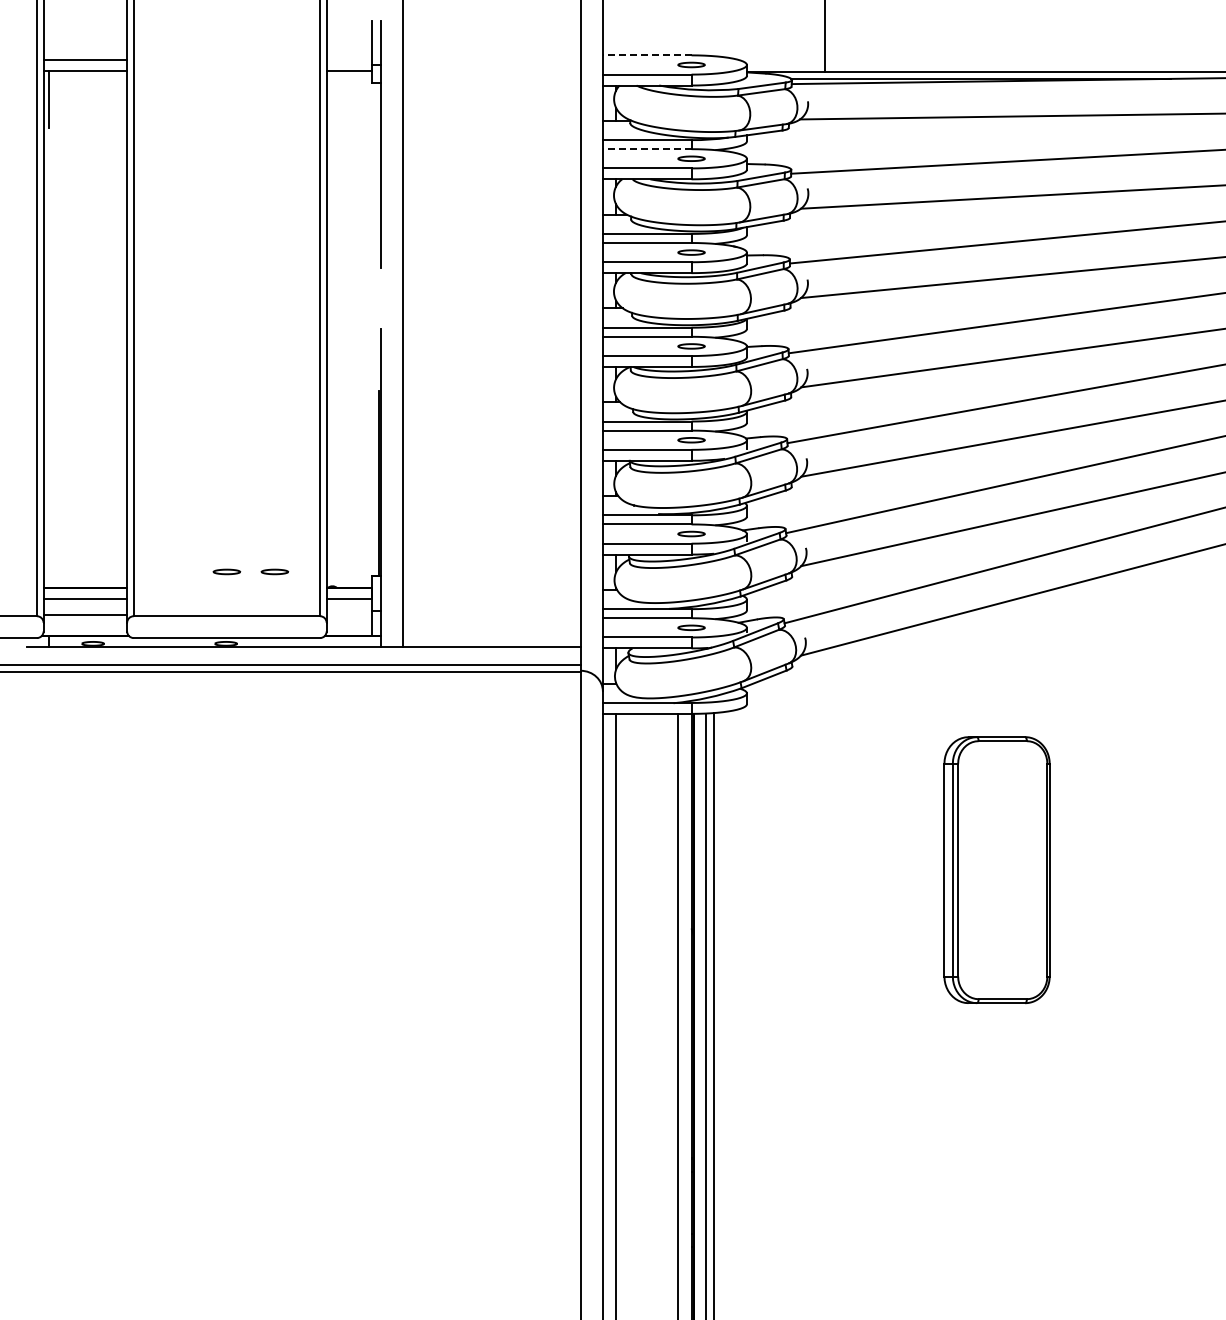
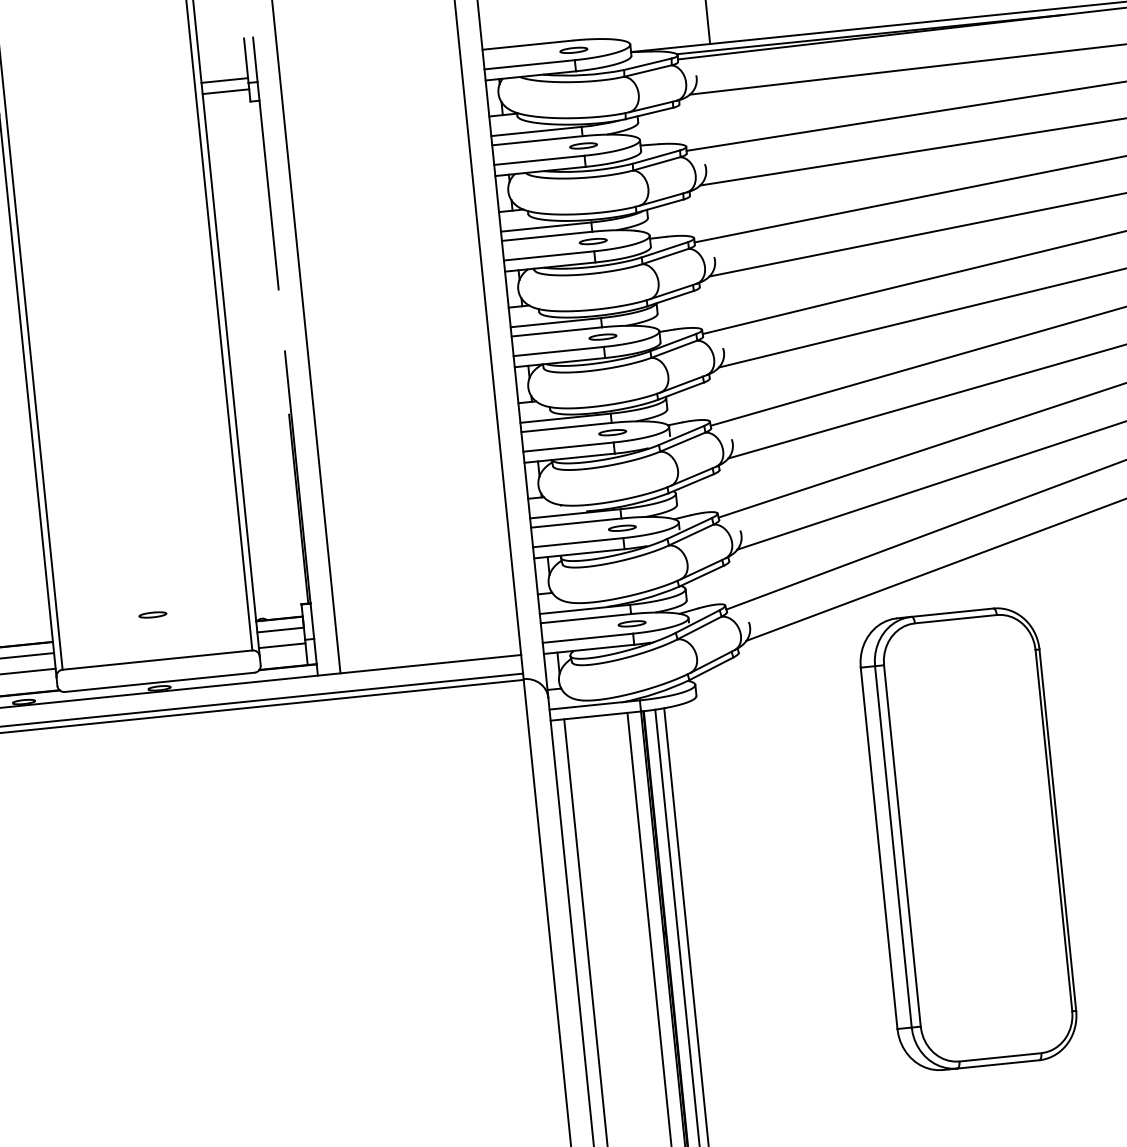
line: (646, 55) -> (526, 45), dashed -> solid
line: (349, 59) -> (224, 80), added
line: (646, 149) -> (536, 141), dashed -> solid
part: (274, 571) -> (201, 609), removed
line: (349, 614) -> (282, 645), added
part: (996, 869) -> (967, 838), size x1.67

